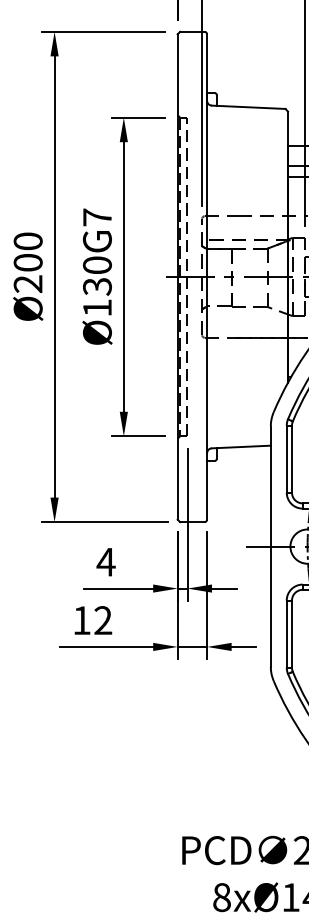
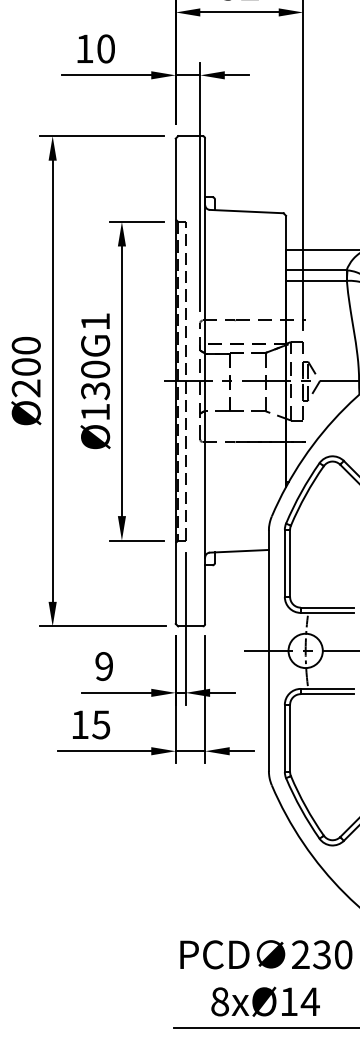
text: (97, 217) -> (95, 321), Ø130G7 -> Ø130G1
text: (105, 562) -> (103, 666), 4 -> 9
text: (103, 620) -> (101, 724), 12 -> 15

